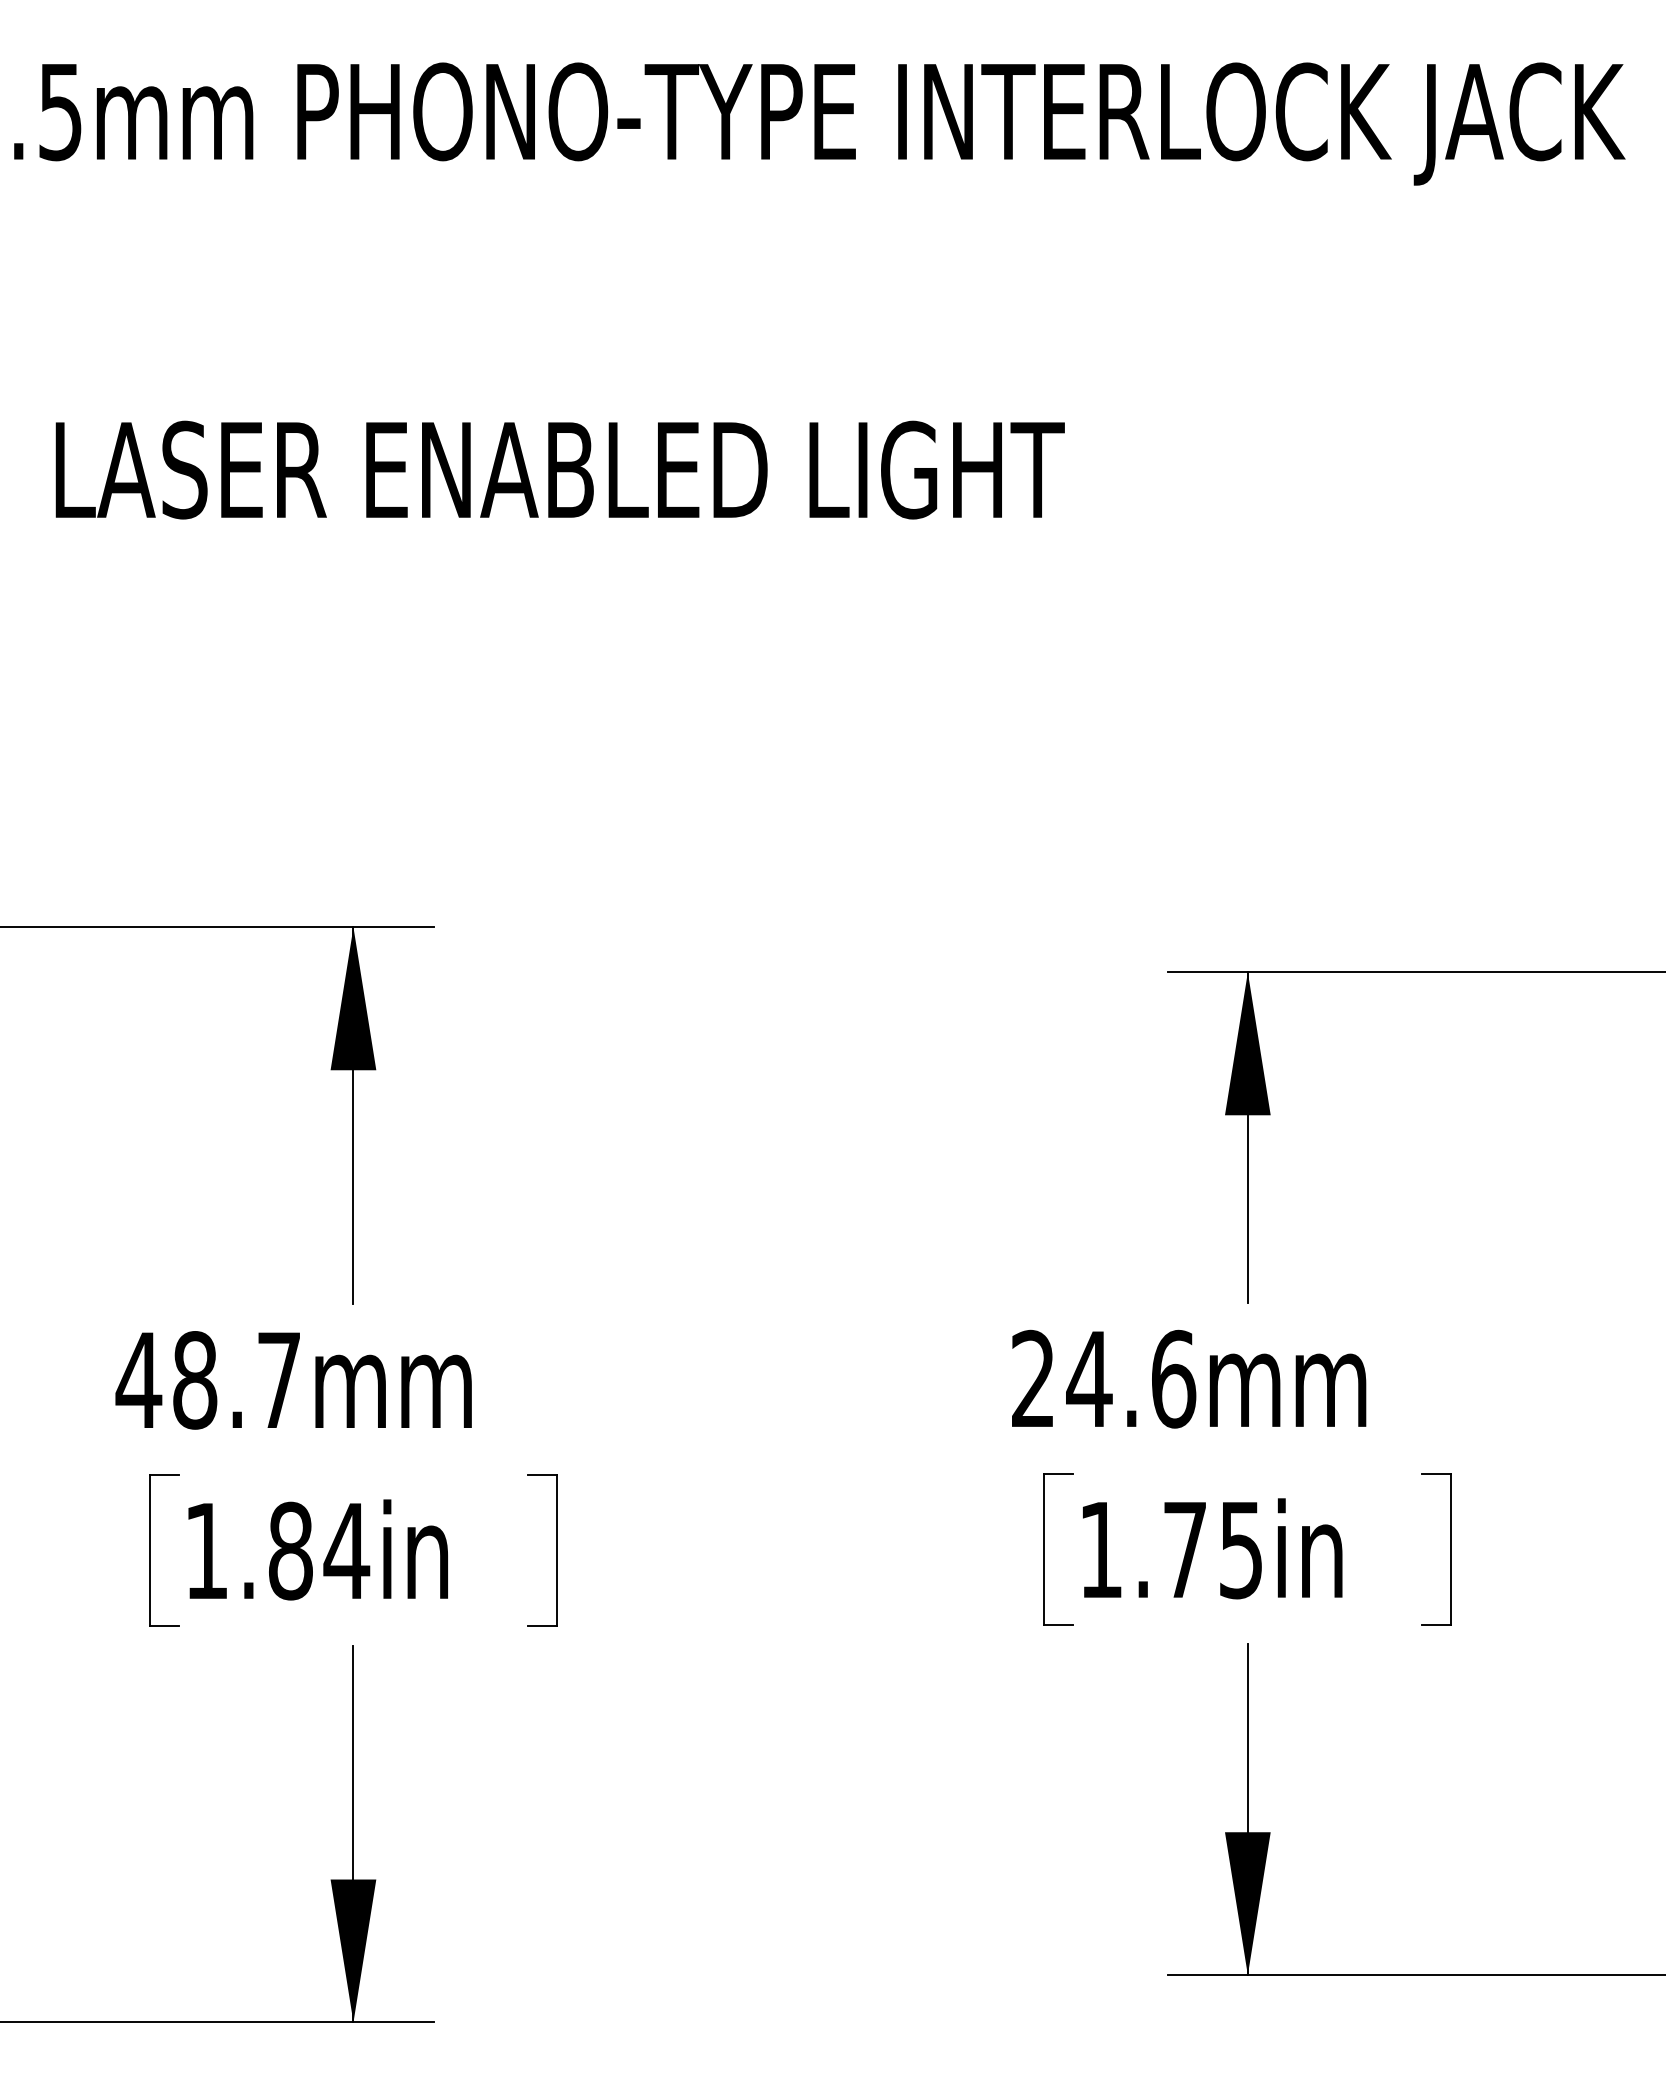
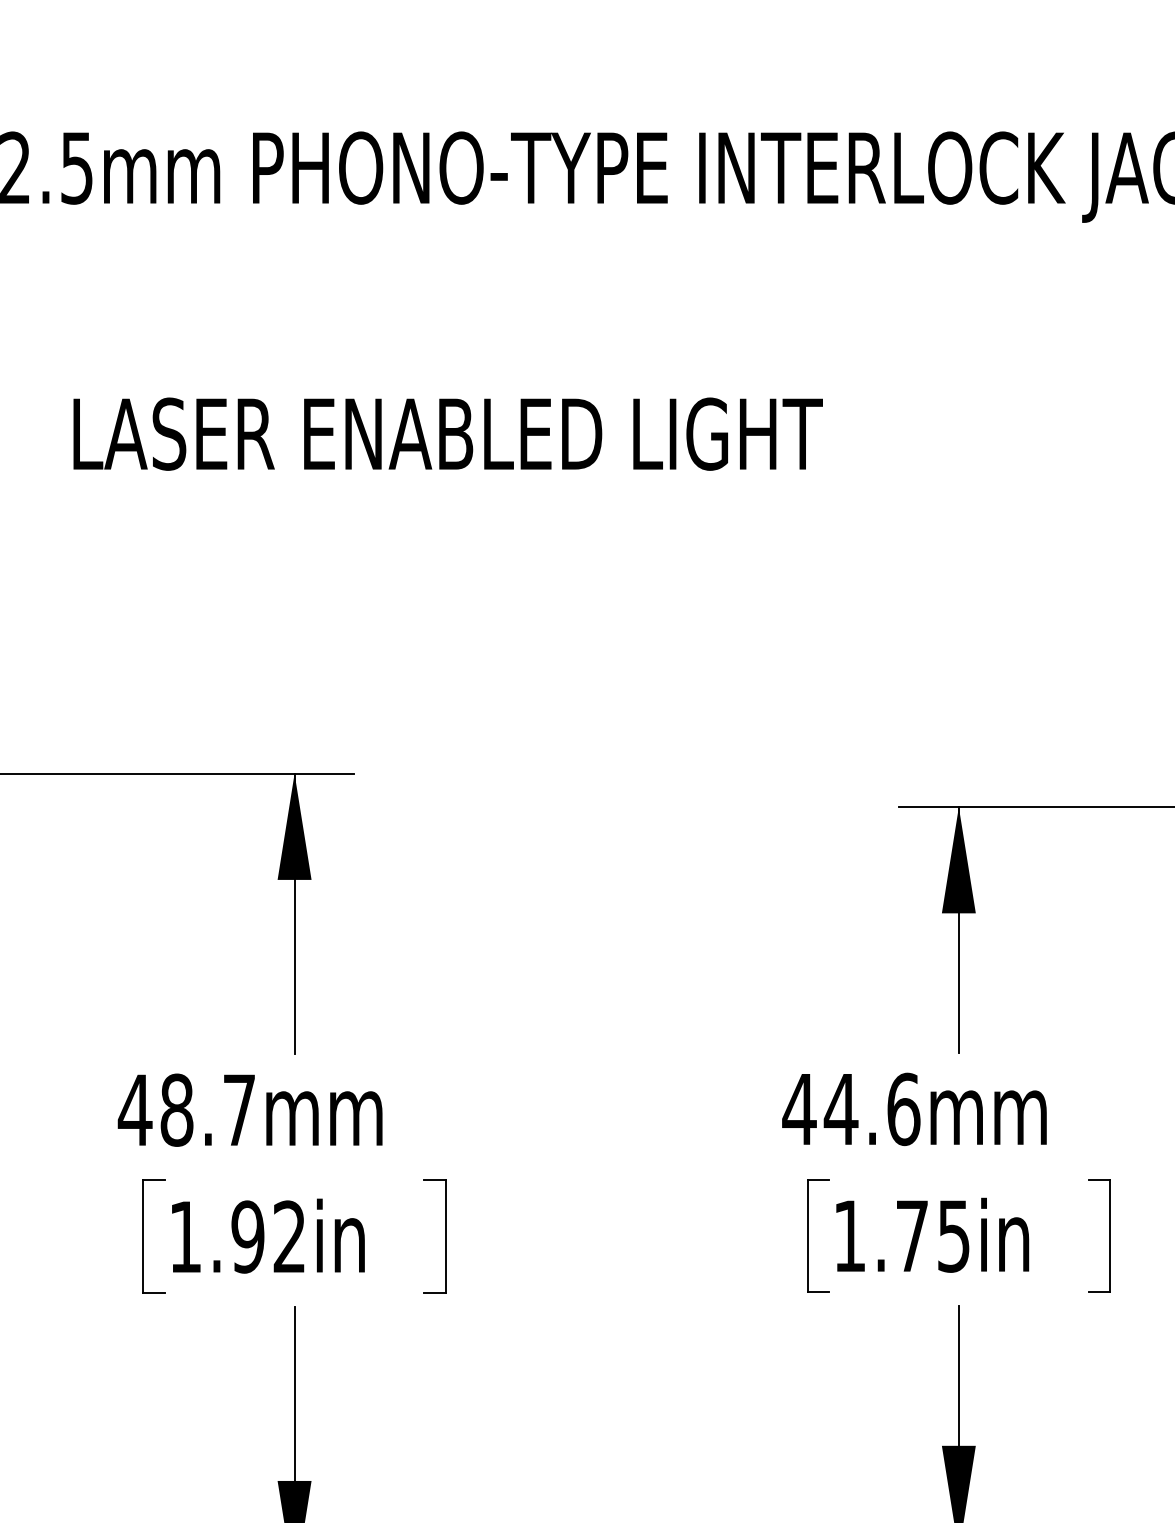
text: (1032, 1377) -> (798, 1108), 24.6mm -> 44.6mm
text: (319, 1550) -> (269, 1236), 1.84in -> 1.92in

